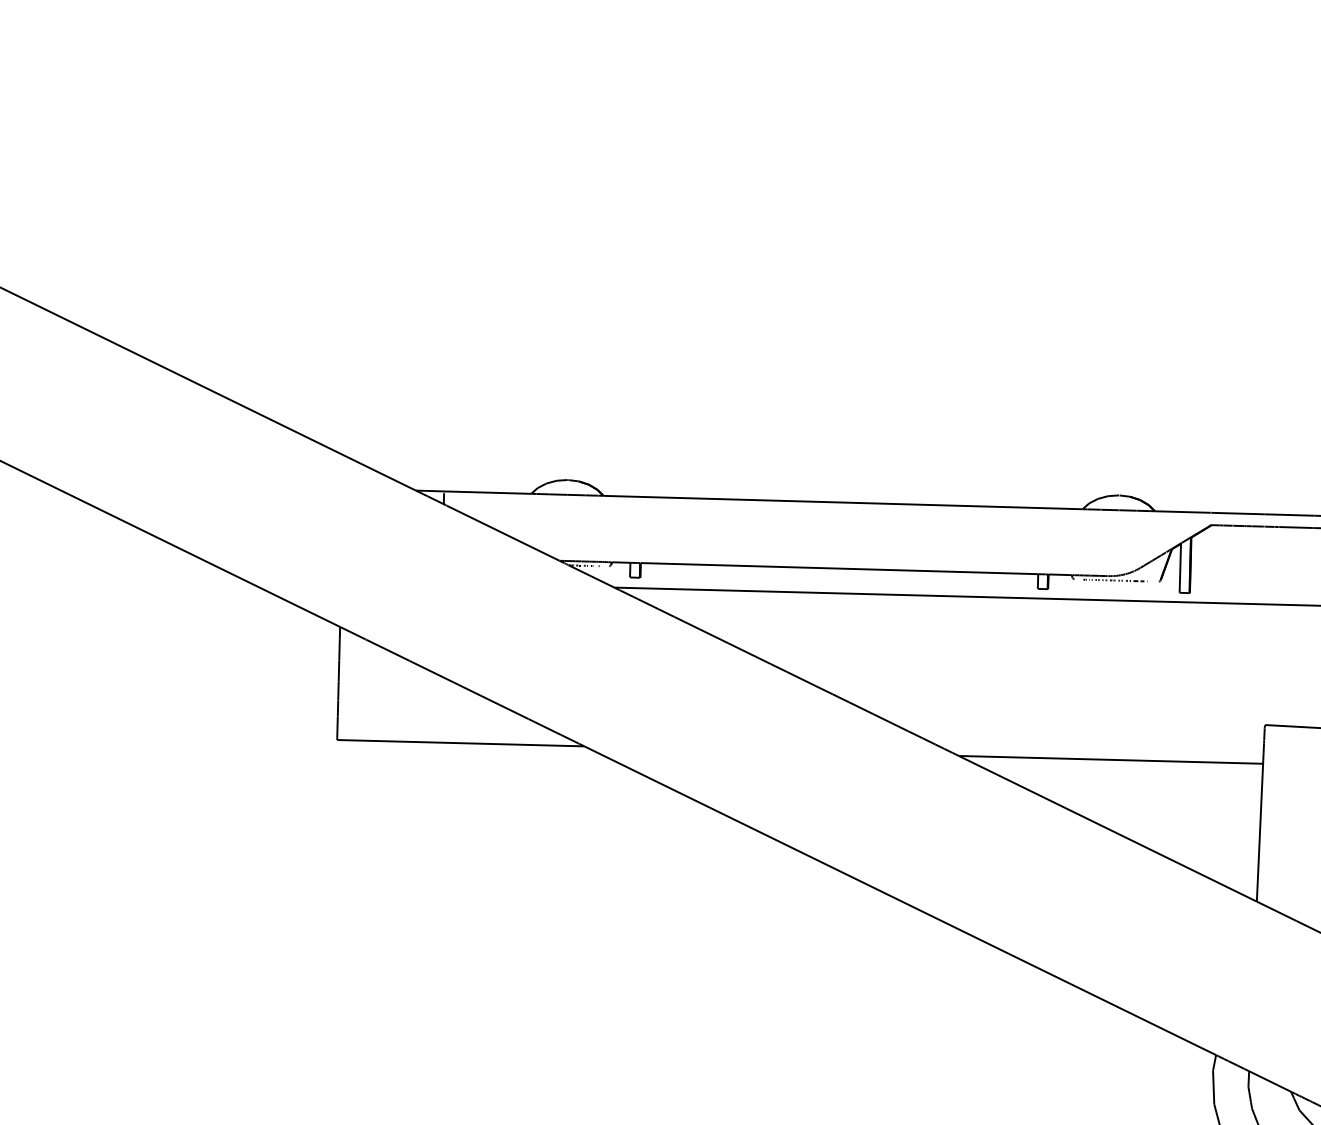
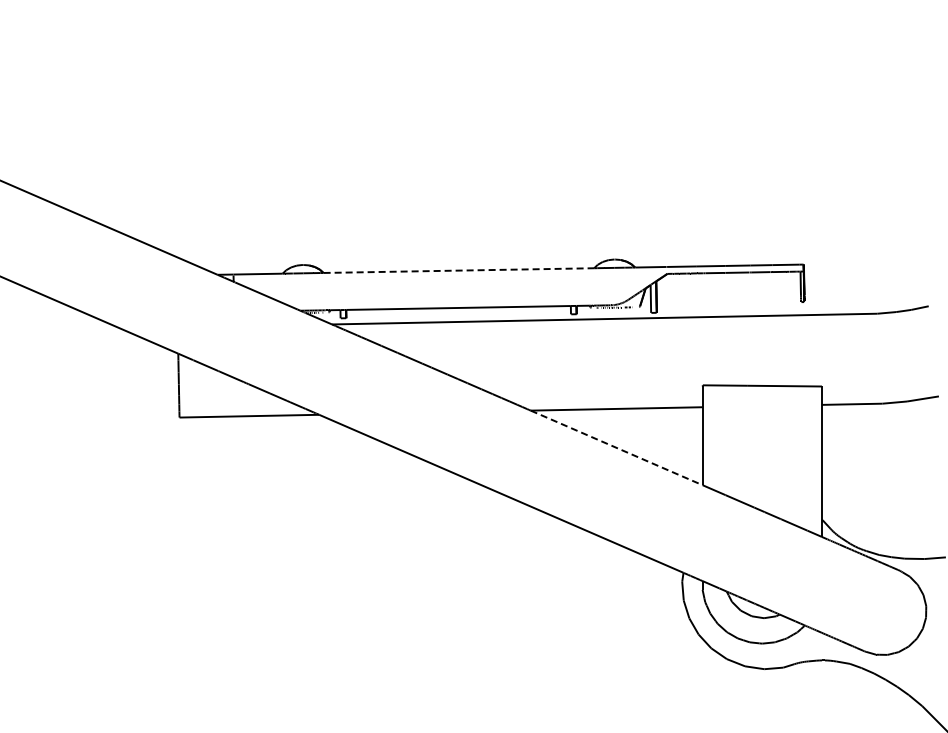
line: (844, 502) -> (459, 270), solid -> dashed
line: (1107, 828) -> (616, 447), solid -> dashed

